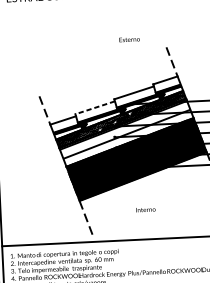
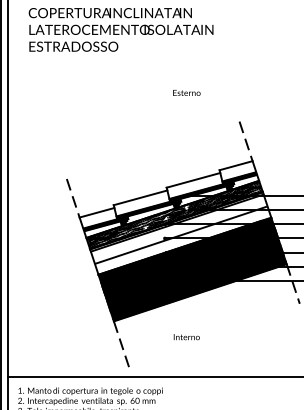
text: (129, 39) -> (186, 92), moved
line: (95, 107) -> (140, 197), dashed -> solid
text: (145, 210) -> (186, 337), moved

